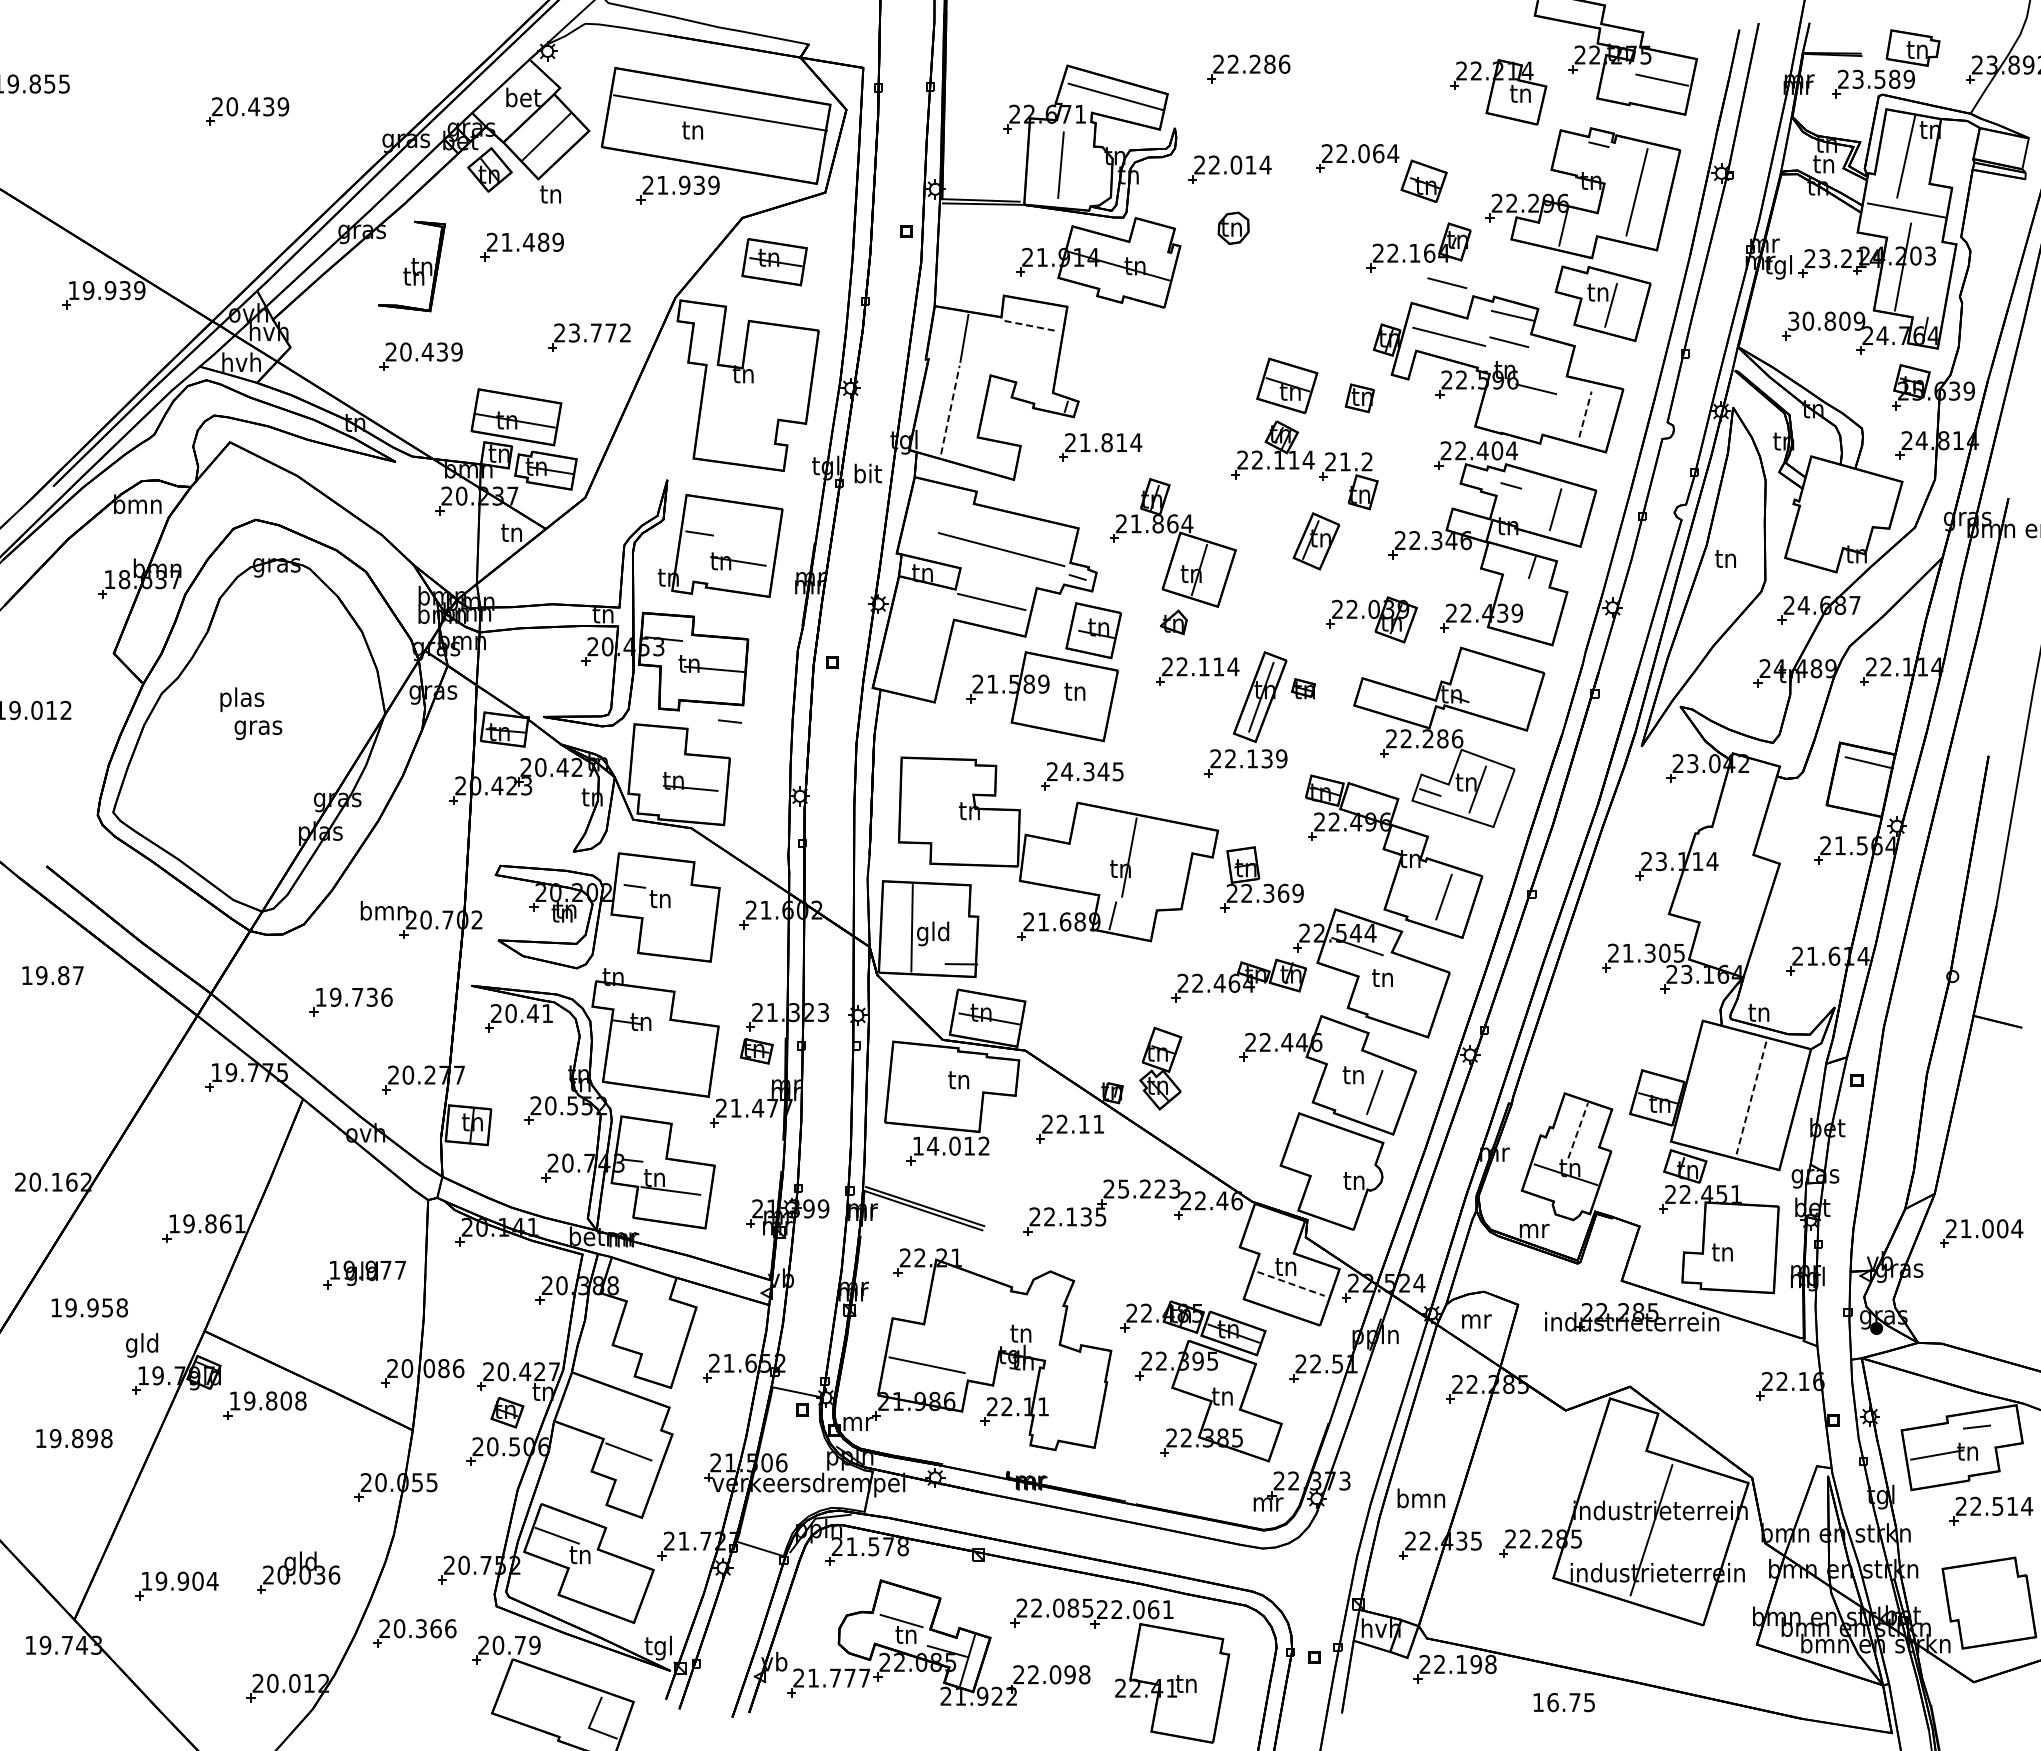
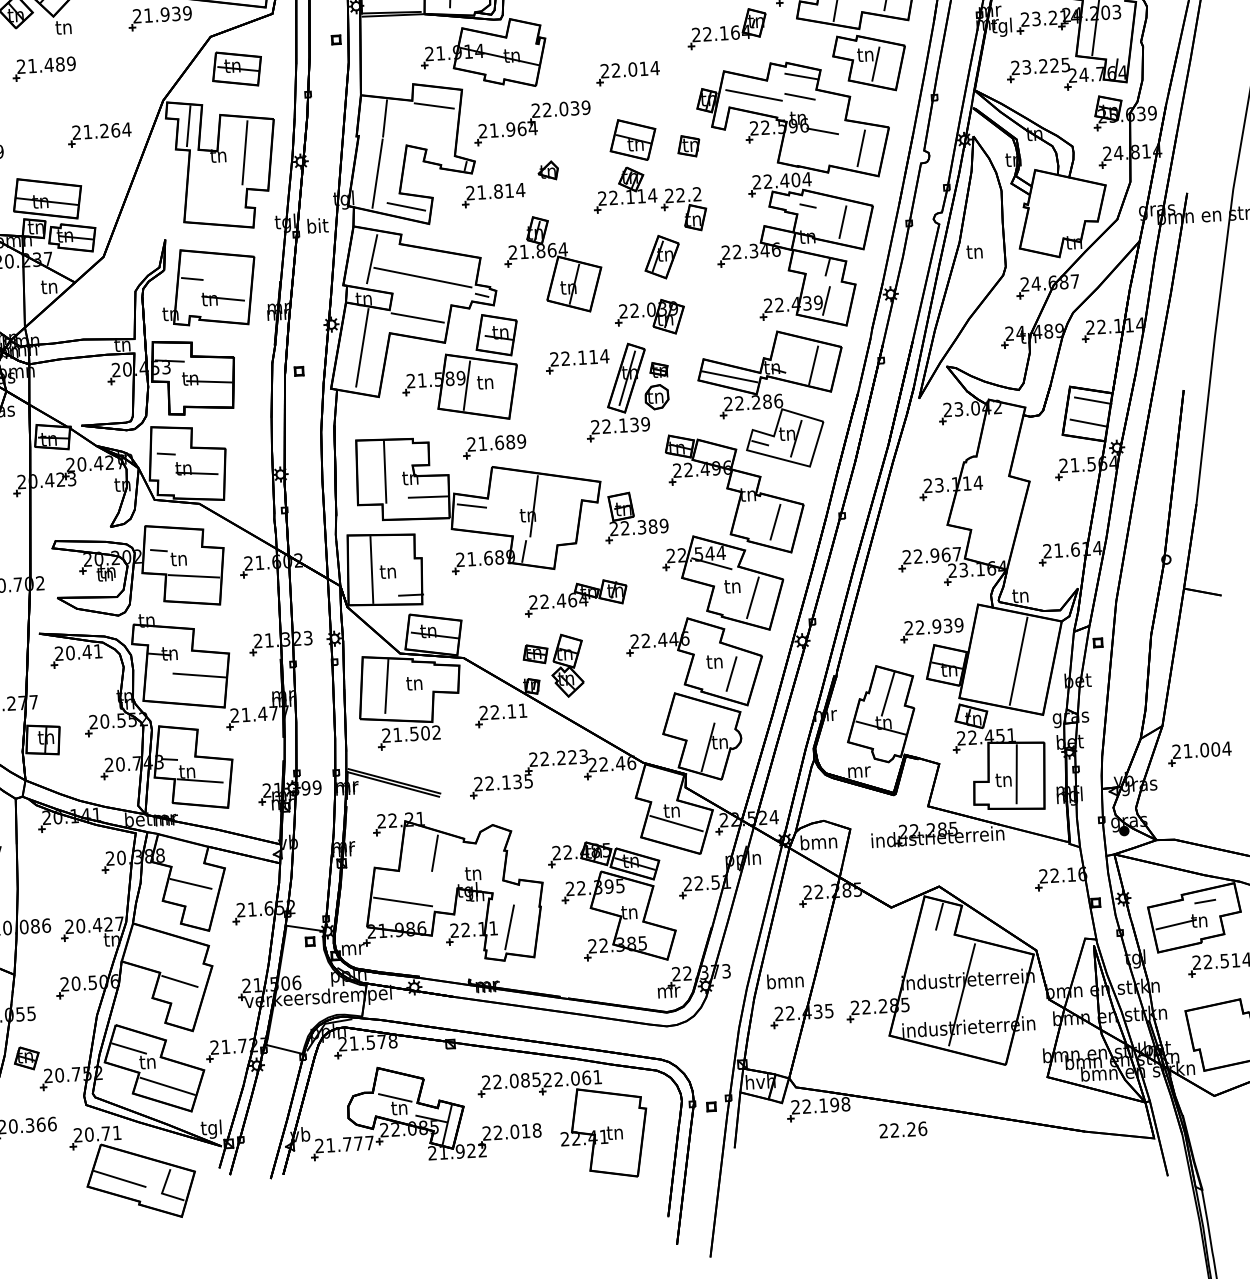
part: (1233, 227) -> (656, 396), moved
line: (1447, 283) -> (750, 54), removed
part: (1285, 298) -> (627, 73), added
text: (1826, 320) -> (1040, 65), 30.809 -> 23.225
line: (1029, 325) -> (434, 105), dashed -> solid
text: (600, 332) -> (107, 130), 23.772 -> 21.264
line: (706, 333) -> (188, 126), added
part: (1157, 355) -> (532, 122), added
line: (778, 372) -> (245, 152), added
line: (950, 409) -> (377, 173), dashed -> solid
line: (1585, 414) -> (861, 148), dashed -> solid
line: (985, 455) -> (406, 206), added
text: (1344, 461) -> (679, 195), 21.2 -> 22.2
line: (936, 521) -> (372, 259), added
line: (1527, 611) -> (826, 300), added
part: (1371, 619) -> (649, 317), moved
part: (1173, 622) -> (547, 170), moved
line: (916, 636) -> (362, 347), added
line: (1050, 694) -> (466, 385), added
line: (1505, 694) -> (813, 365), added
line: (1395, 703) -> (729, 376), added
line: (730, 721) -> (166, 453), moved
text: (1092, 771) -> (502, 442), 24.345 -> 21.689
line: (1861, 791) -> (1088, 422), added
line: (936, 800) -> (384, 471), added
line: (992, 836) -> (428, 496), added
line: (1047, 852) -> (471, 506), added
text: (1283, 892) -> (653, 525), 22.369 -> 22.389
line: (678, 922) -> (193, 576), added
text: (933, 933) -> (388, 572), gld -> tn
text: (1653, 952) -> (937, 554), 21.305 -> 22.967
part: (1238, 980) -> (575, 597), moved
line: (1408, 994) -> (752, 597), added
part: (1640, 1050) -> (931, 630), added
part: (756, 1051) -> (535, 654), moved
line: (678, 1052) -> (199, 675), added
line: (922, 1081) -> (386, 686), added
line: (1751, 1098) -> (1018, 661), dashed -> solid
line: (1578, 1130) -> (888, 693), dashed -> solid
text: (943, 1145) -> (405, 733), 14.012 -> 21.502
line: (1338, 1186) -> (708, 747), added
text: (1123, 1188) -> (544, 758), 25.223 -> 22.223
line: (1739, 1245) -> (1016, 774), added
line: (1291, 1283) -> (676, 823), dashed -> solid
line: (972, 1303) -> (434, 852), added
text: (1475, 1318) -> (818, 841), mr -> bmn
line: (650, 1325) -> (190, 884), added
line: (1064, 1406) -> (509, 927), added
part: (507, 1412) -> (26, 1058), moved
line: (1627, 1425) -> (939, 916), added
line: (604, 1588) -> (167, 1086), added
text: (534, 1644) -> (116, 1132), 20.79 -> 20.71
text: (1069, 1674) -> (525, 1131), 22.098 -> 22.018
text: (1563, 1702) -> (902, 1129), 16.75 -> 22.26
line: (534, 1705) -> (119, 1178), added

